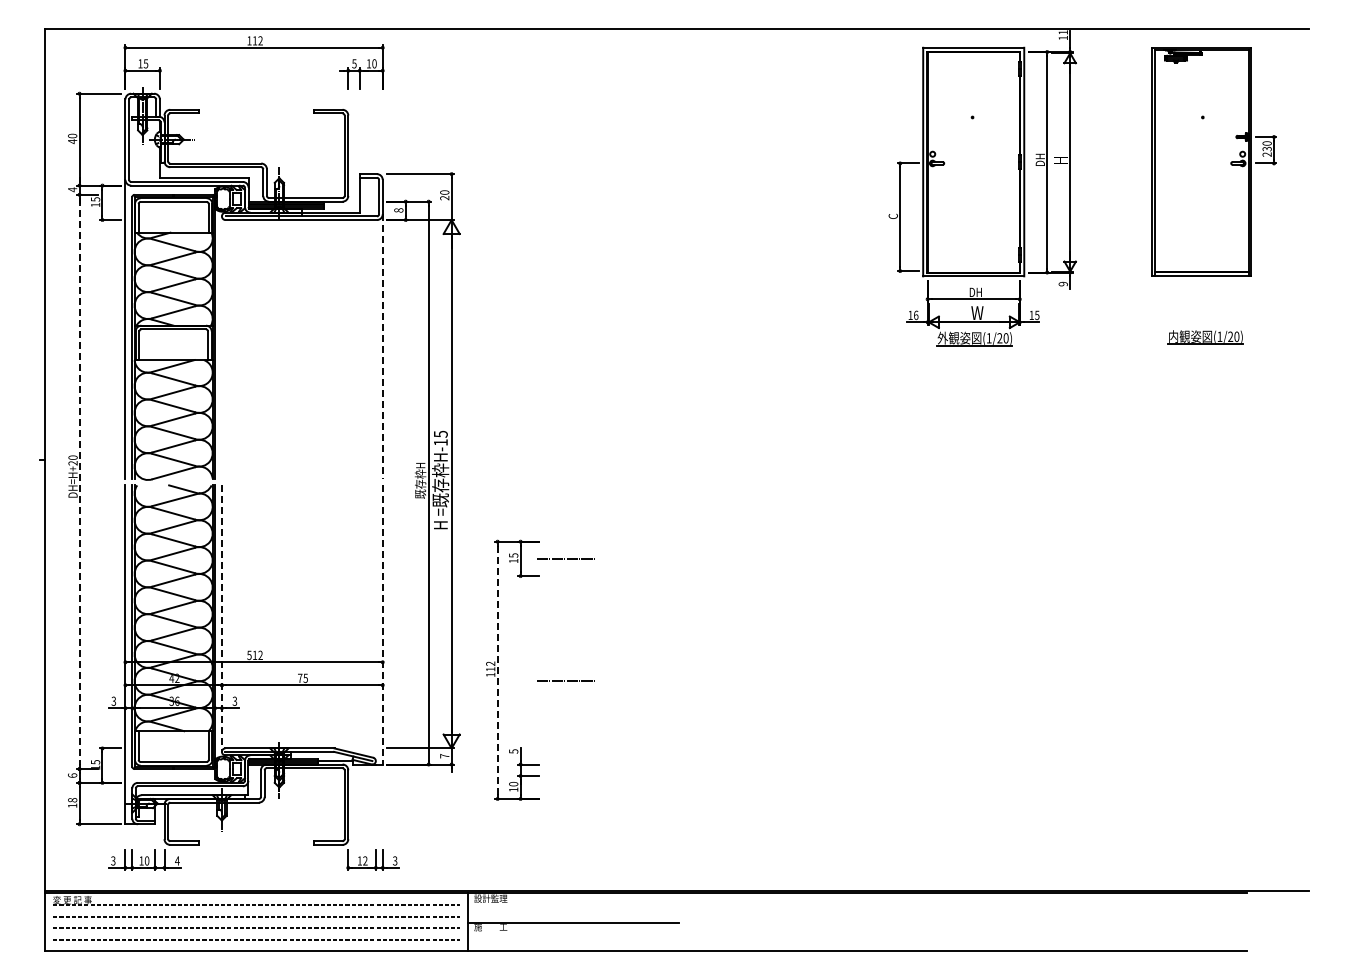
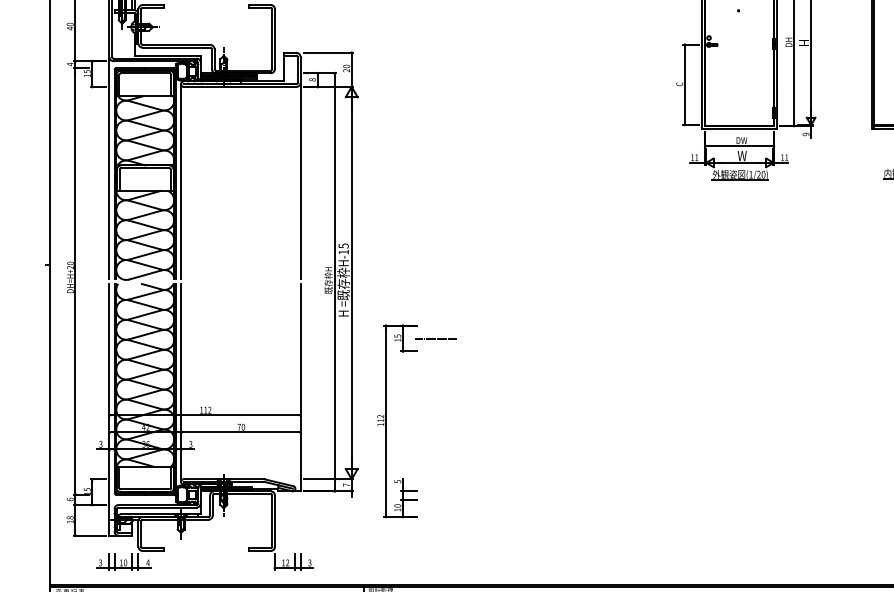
text: (980, 291) -> (744, 139), DH -> DW
text: (916, 315) -> (696, 157), 16 -> 11
text: (1037, 315) -> (786, 157), 15 -> 11
line: (382, 346) -> (300, 180), dashed -> solid
line: (221, 347) -> (180, 181), added
line: (79, 482) -> (75, 281), dashed -> solid
line: (221, 619) -> (180, 383), dashed -> solid
line: (382, 624) -> (300, 387), dashed -> solid
text: (249, 655) -> (201, 410), 512 -> 112
line: (497, 670) -> (385, 421), dashed -> solid
text: (305, 677) -> (243, 426), 75 -> 70
line: (564, 680) -> (435, 428), removed

